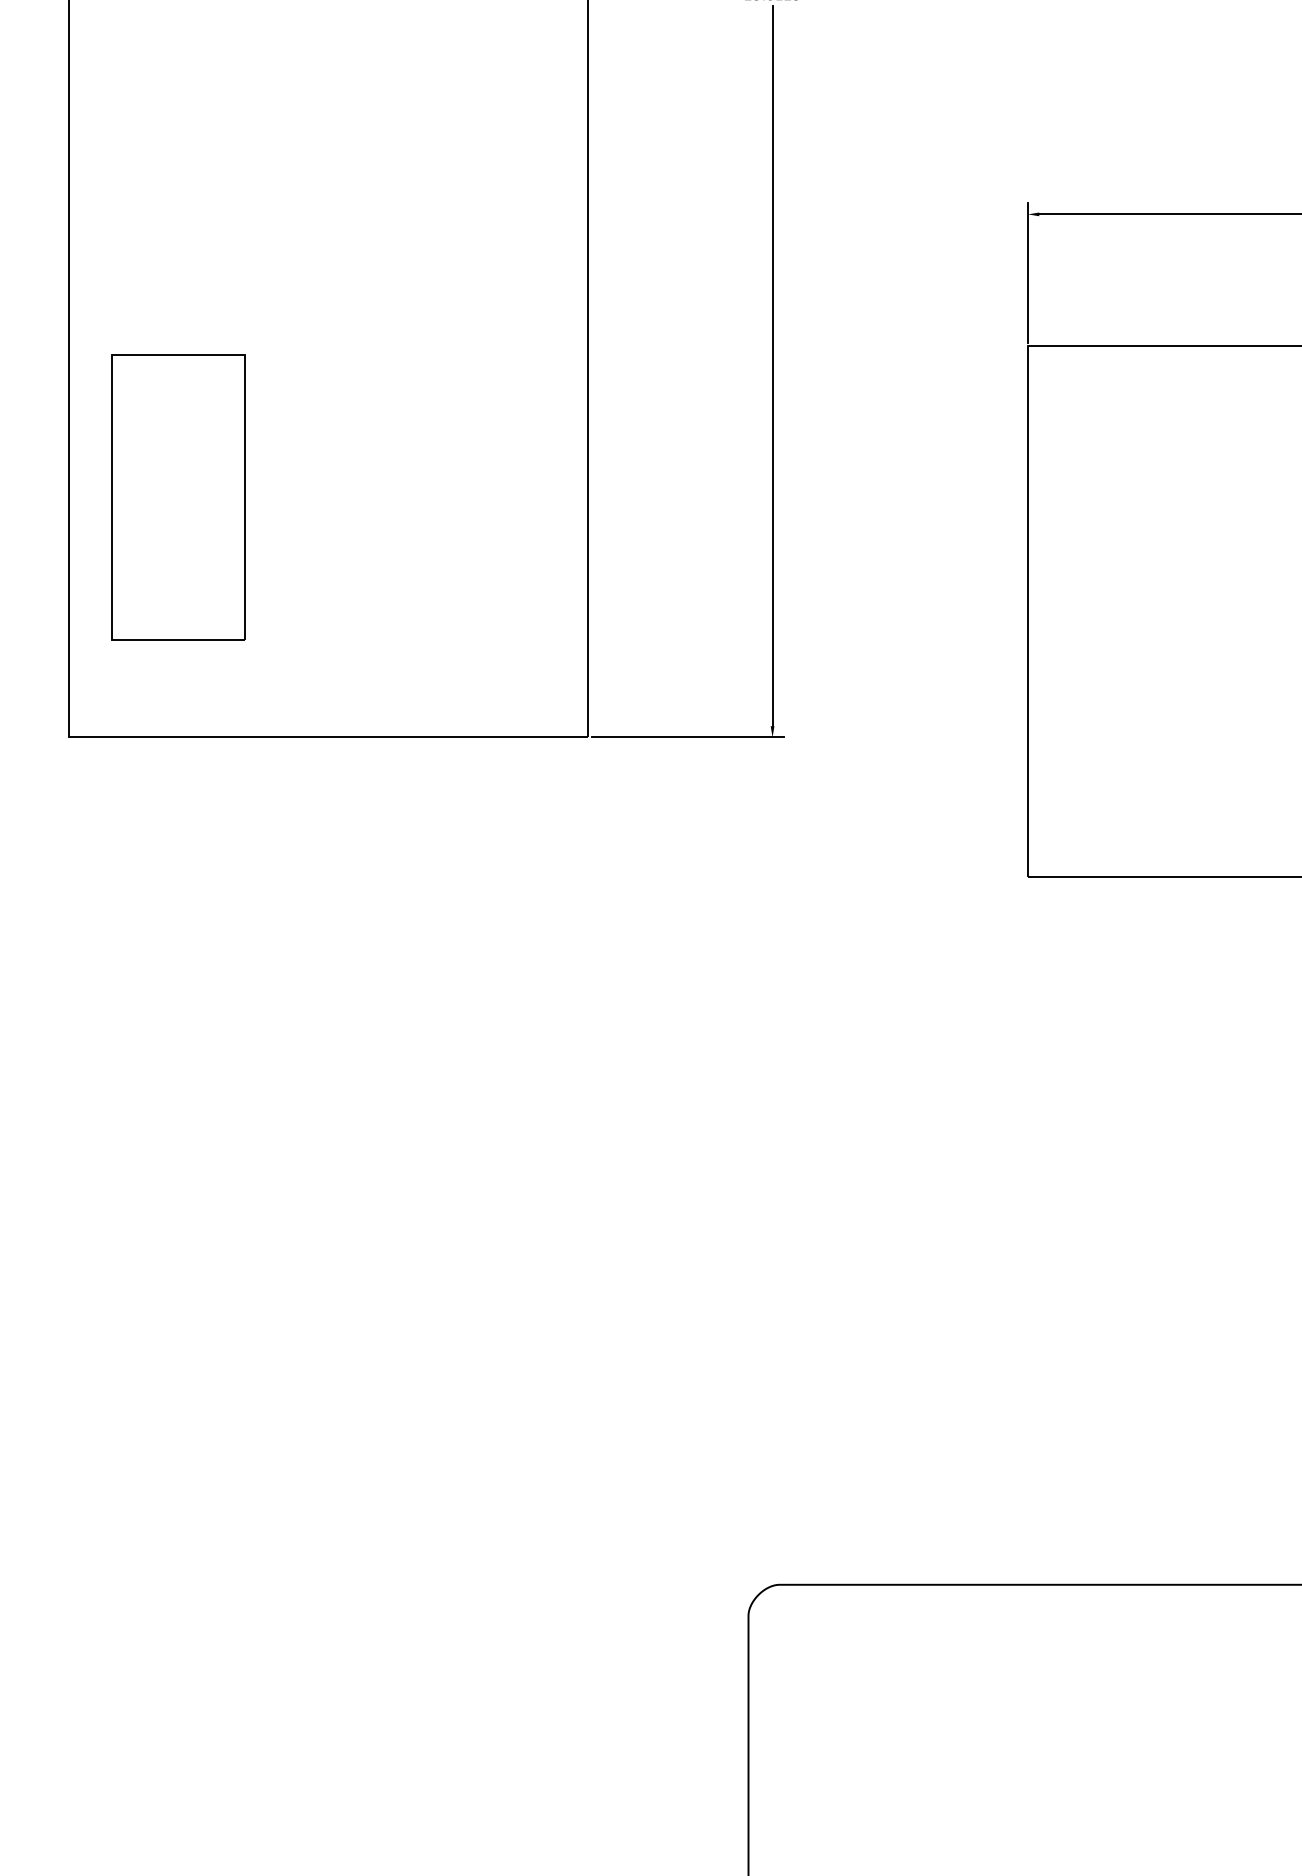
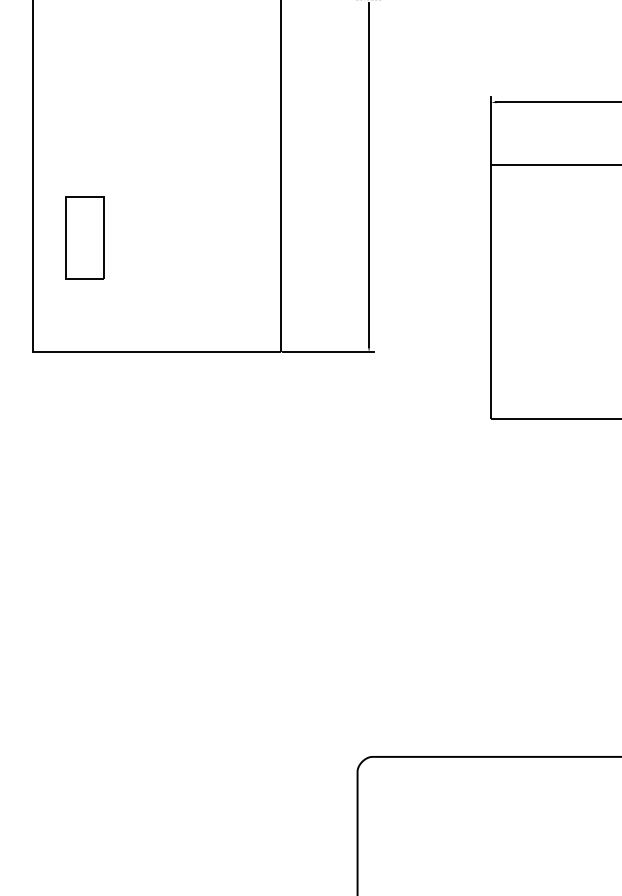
part: (178, 497) -> (85, 237), size x0.6

